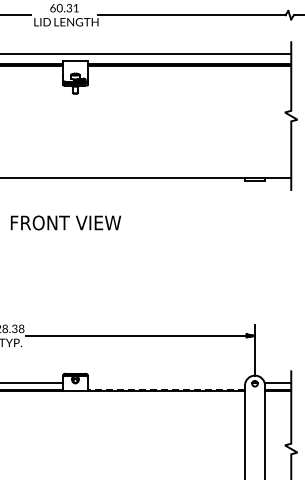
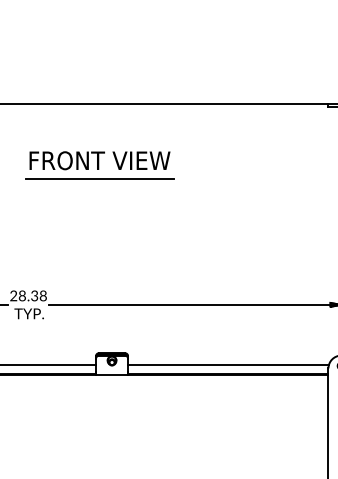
line: (65, 237) -> (99, 179), added
line: (166, 382) -> (228, 364), added
line: (165, 389) -> (226, 373), dashed -> solid

